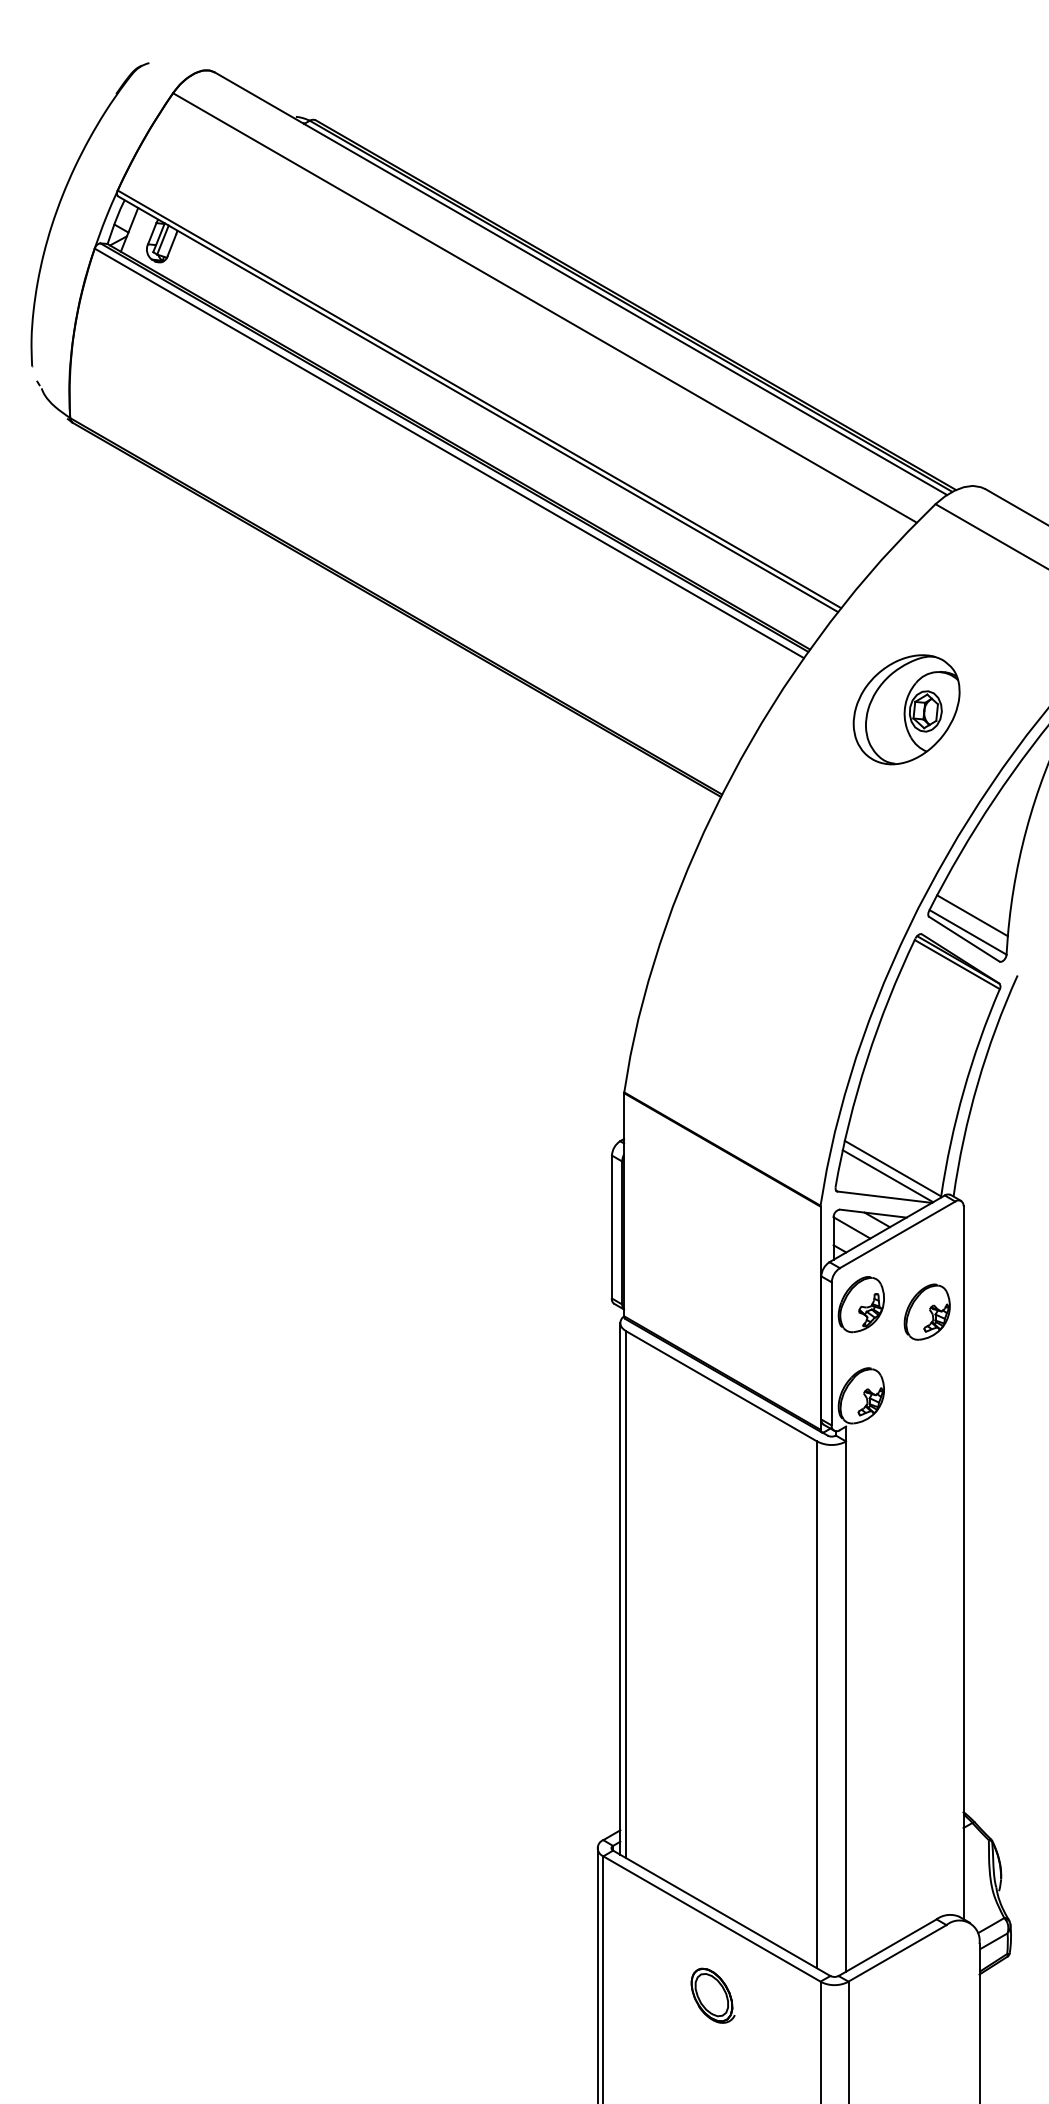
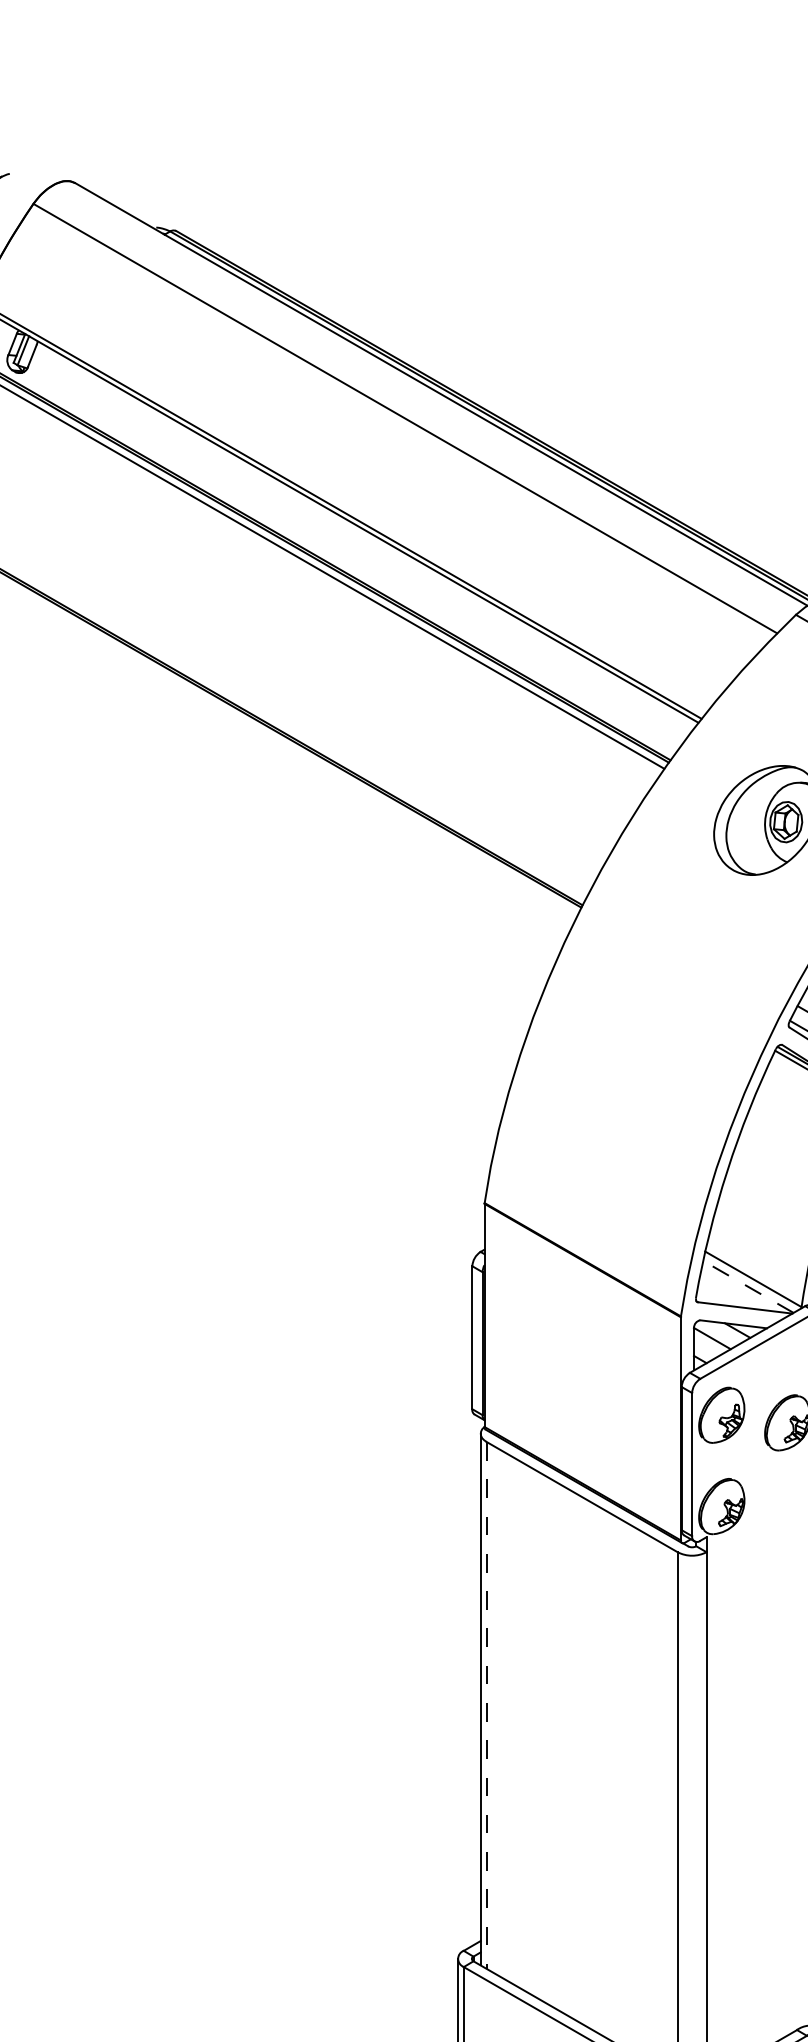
line: (887, 1175) -> (747, 1286), solid -> dashed
line: (626, 1595) -> (486, 1706), solid -> dashed

